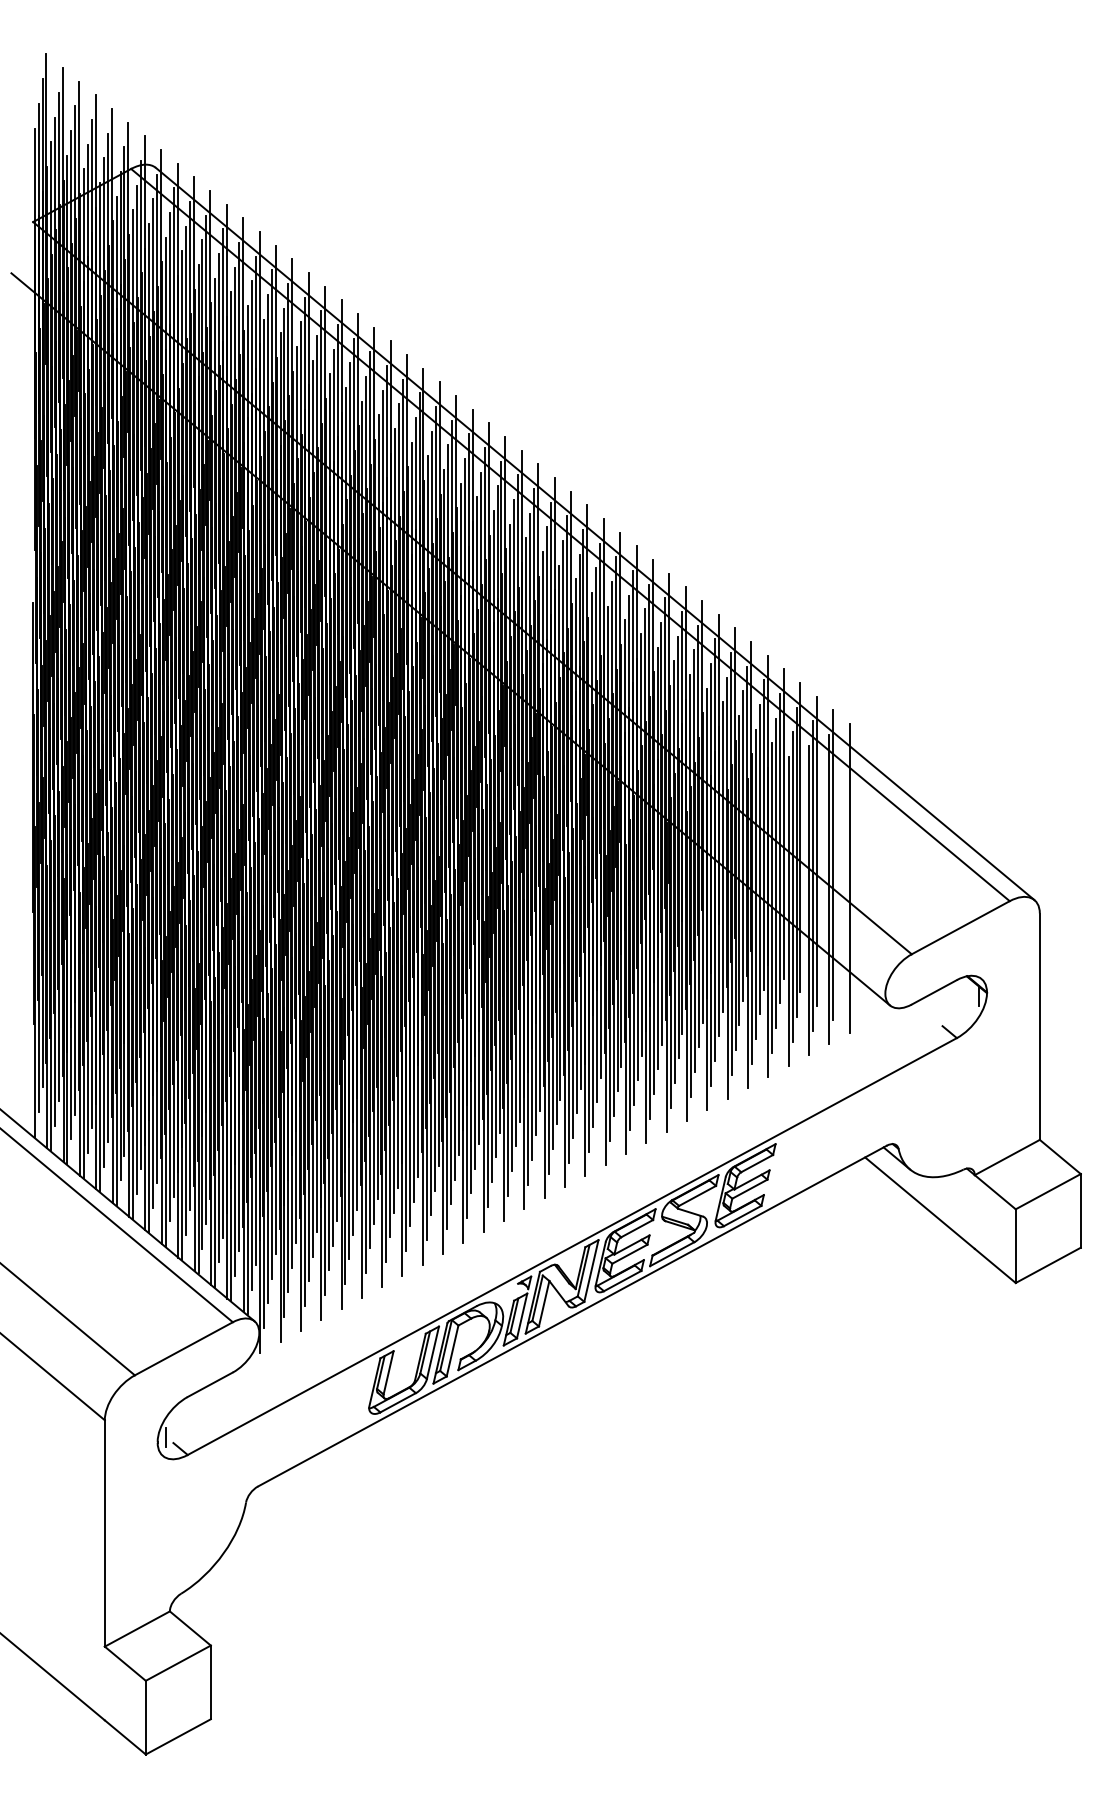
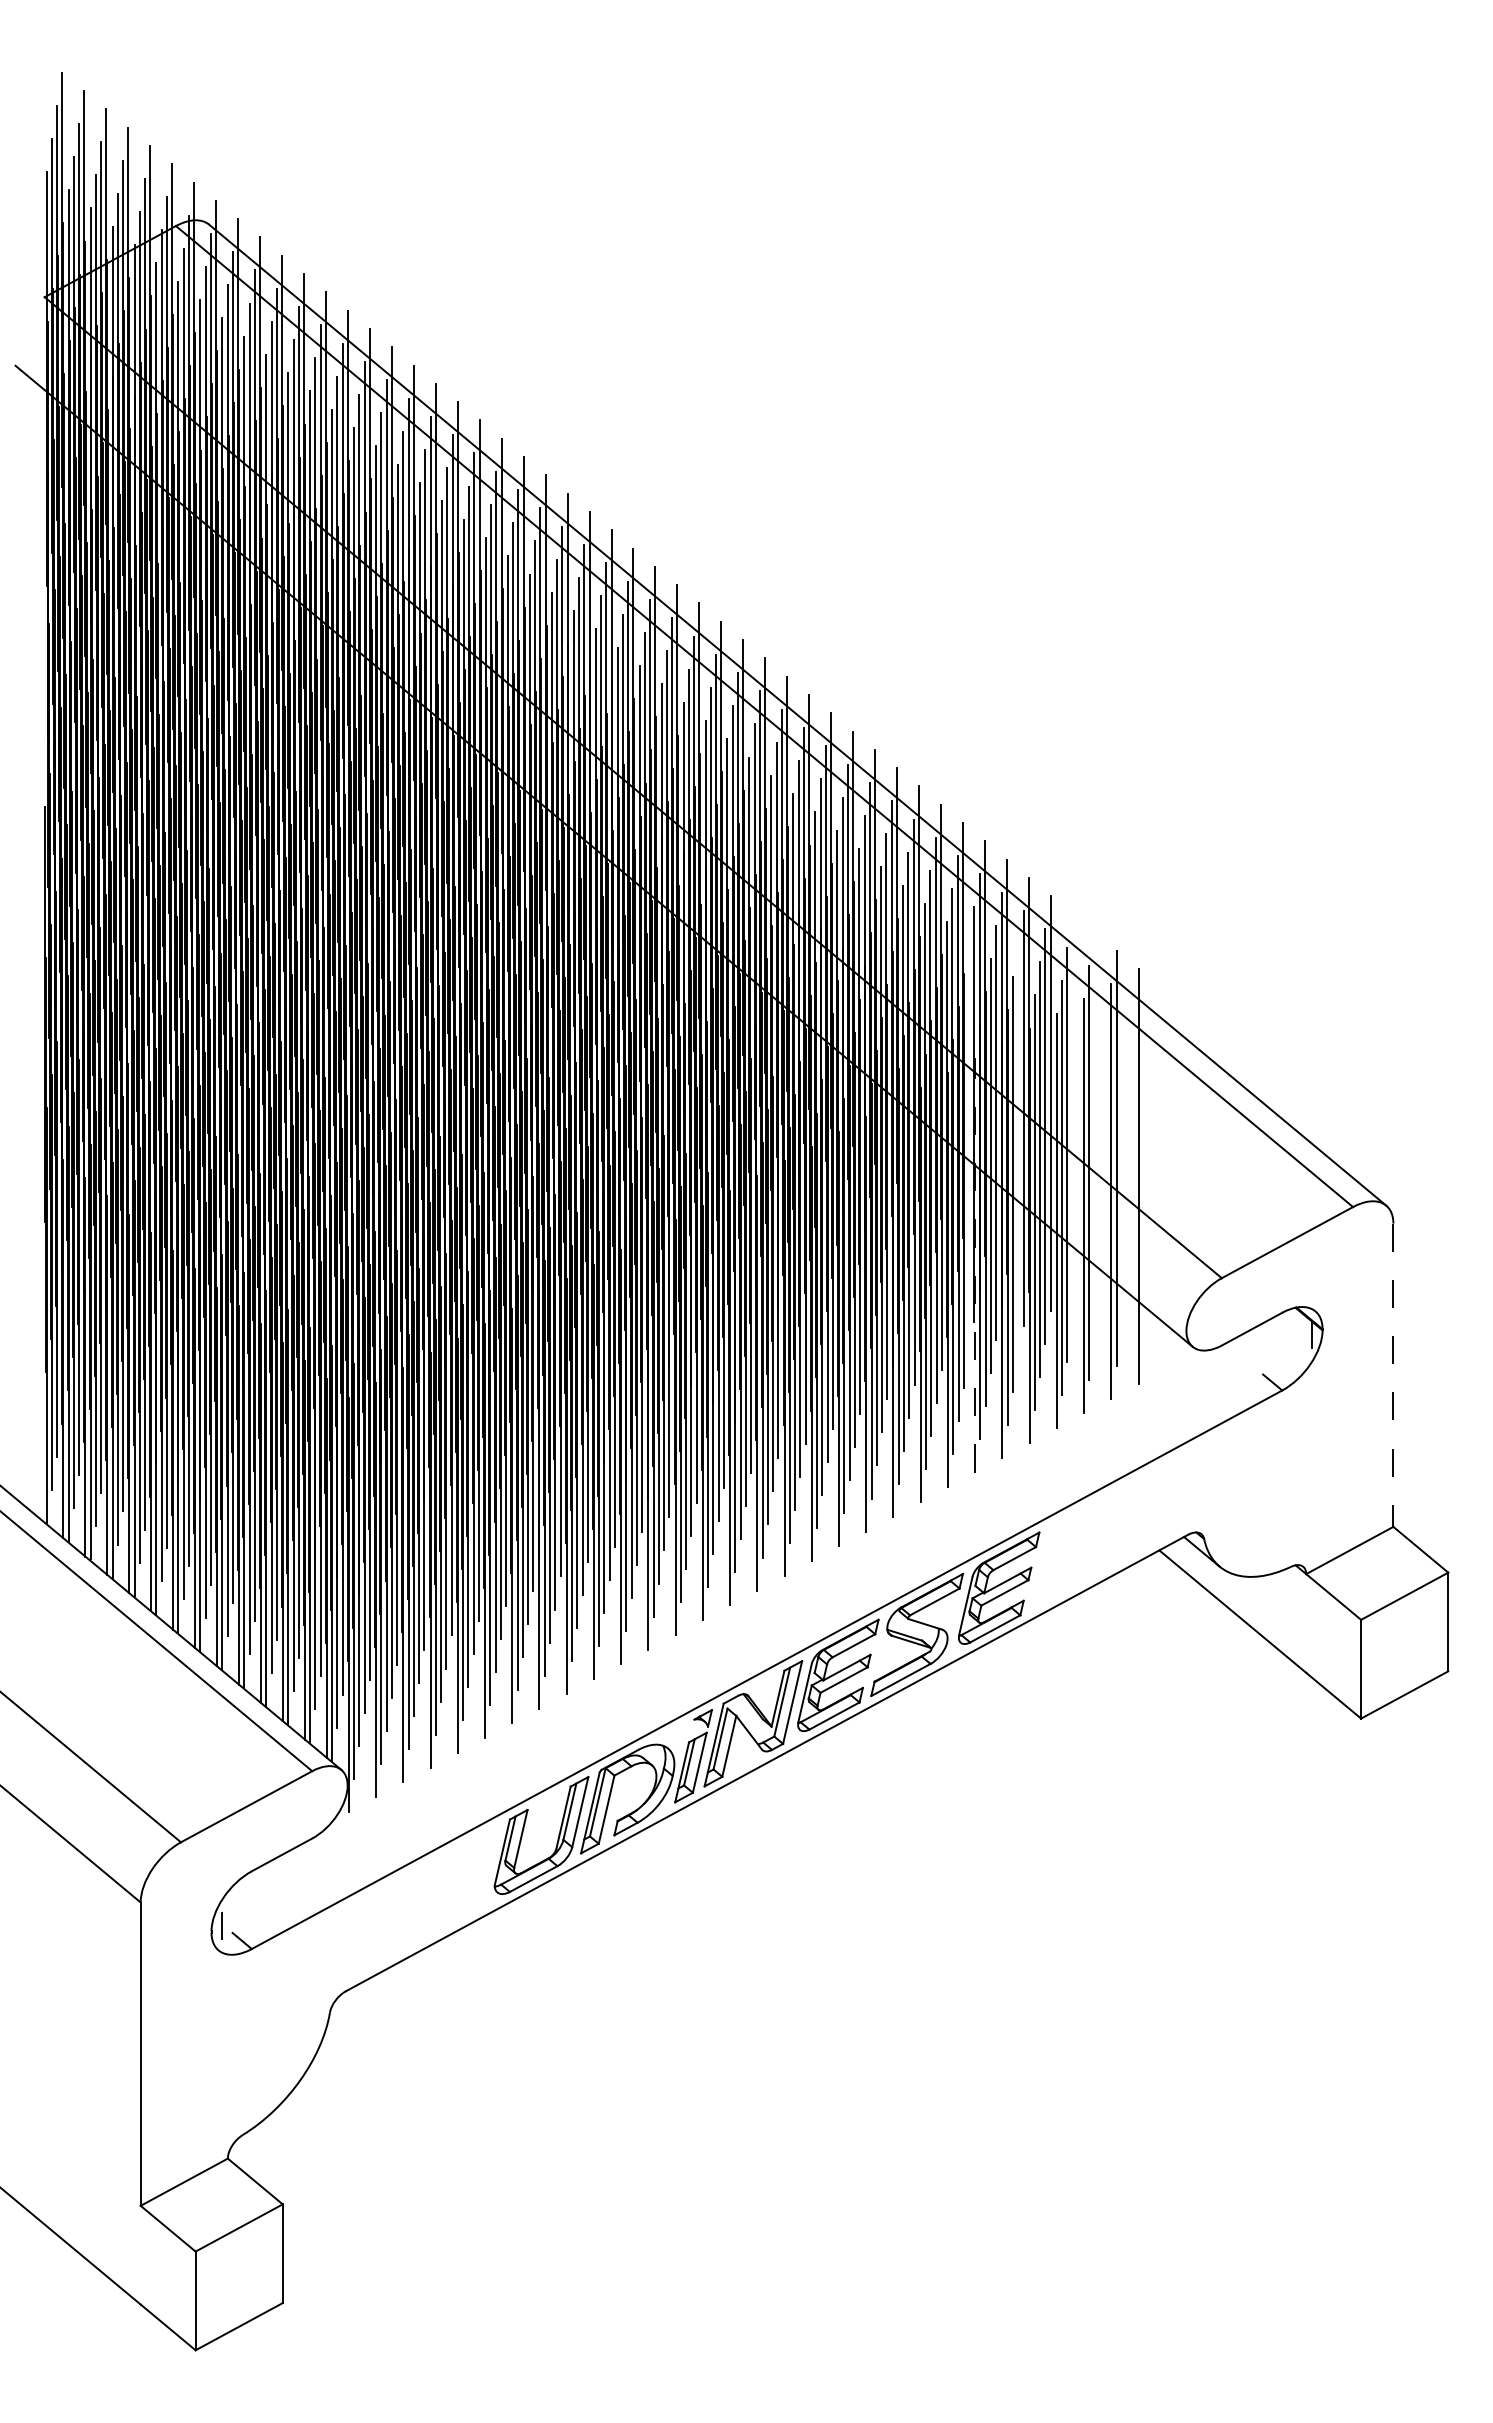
line: (800, 837) -> (1072, 1121), removed
line: (816, 850) -> (1094, 1139), removed
line: (723, 856) -> (969, 1147), removed
line: (760, 859) -> (1018, 1151), removed
line: (727, 944) -> (975, 1264), solid -> dashed
line: (1039, 1026) -> (1393, 1375), solid -> dashed

